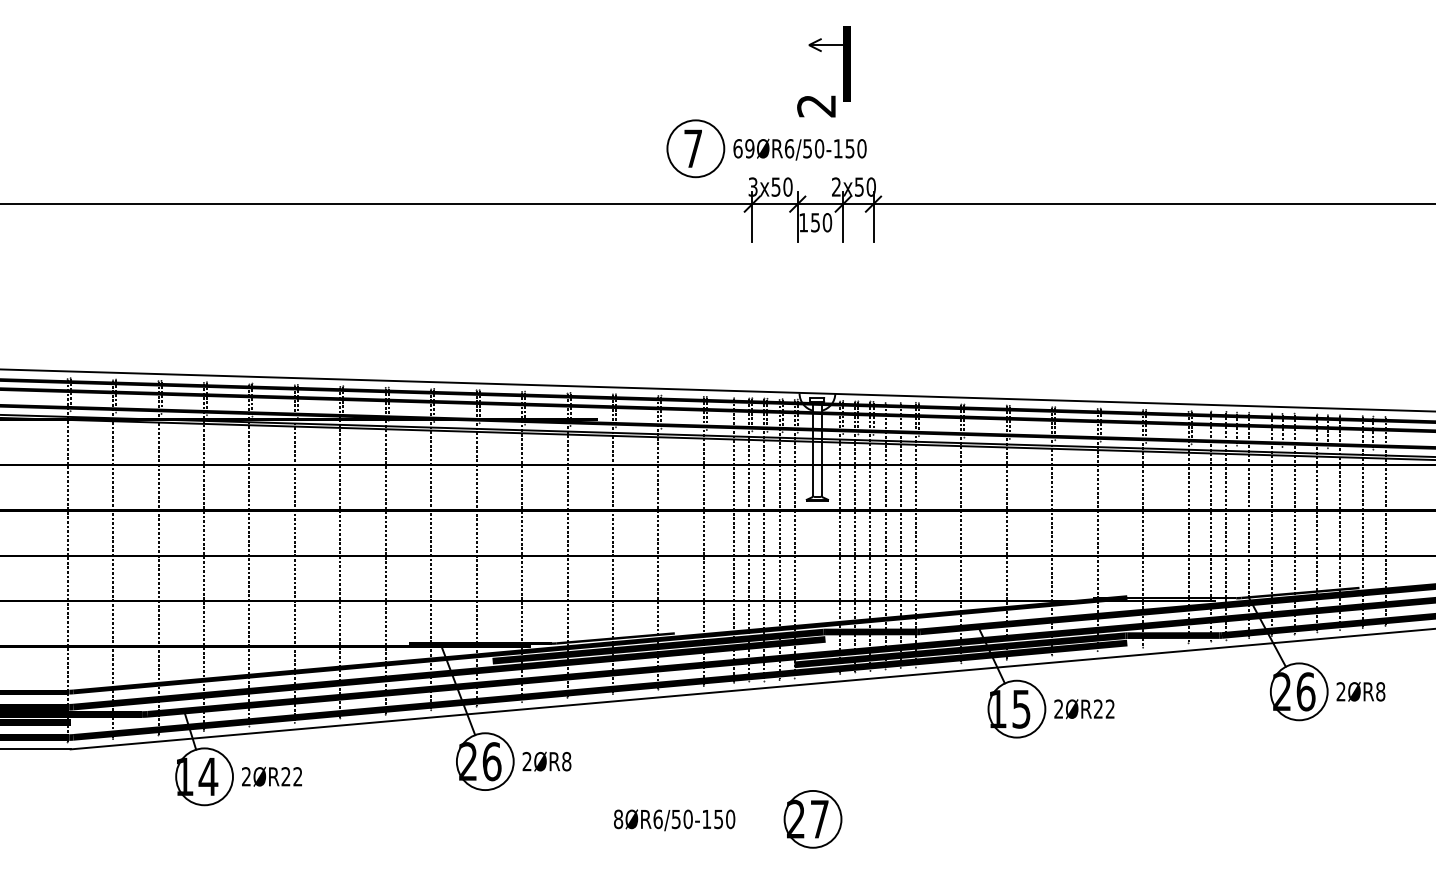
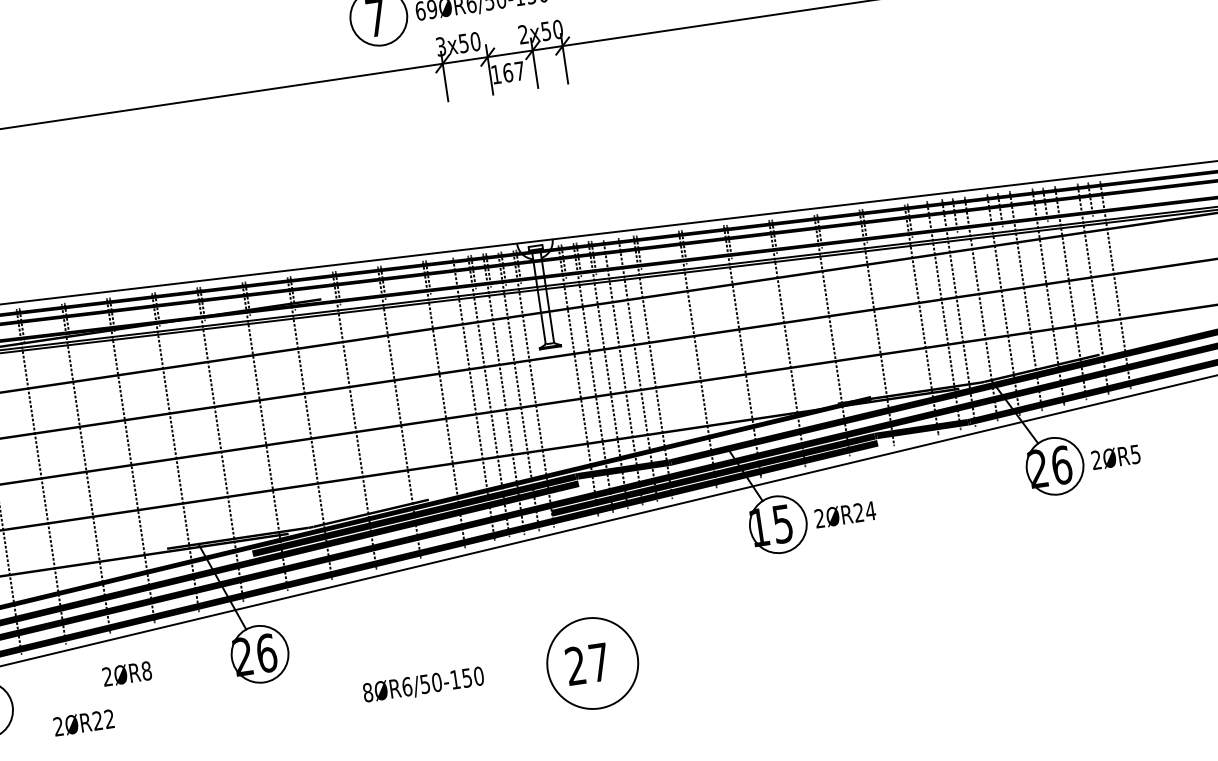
text: (821, 222) -> (513, 71), 150 -> 167
text: (1380, 691) -> (1135, 454), 2ØR8 -> 2ØR5
text: (1110, 708) -> (870, 510), 2ØR22 -> 2ØR24
text: (546, 761) -> (126, 673), moved
text: (271, 776) -> (83, 722), moved
circle: (812, 818) -> (592, 662), size x1.6
text: (674, 820) -> (423, 685), moved

